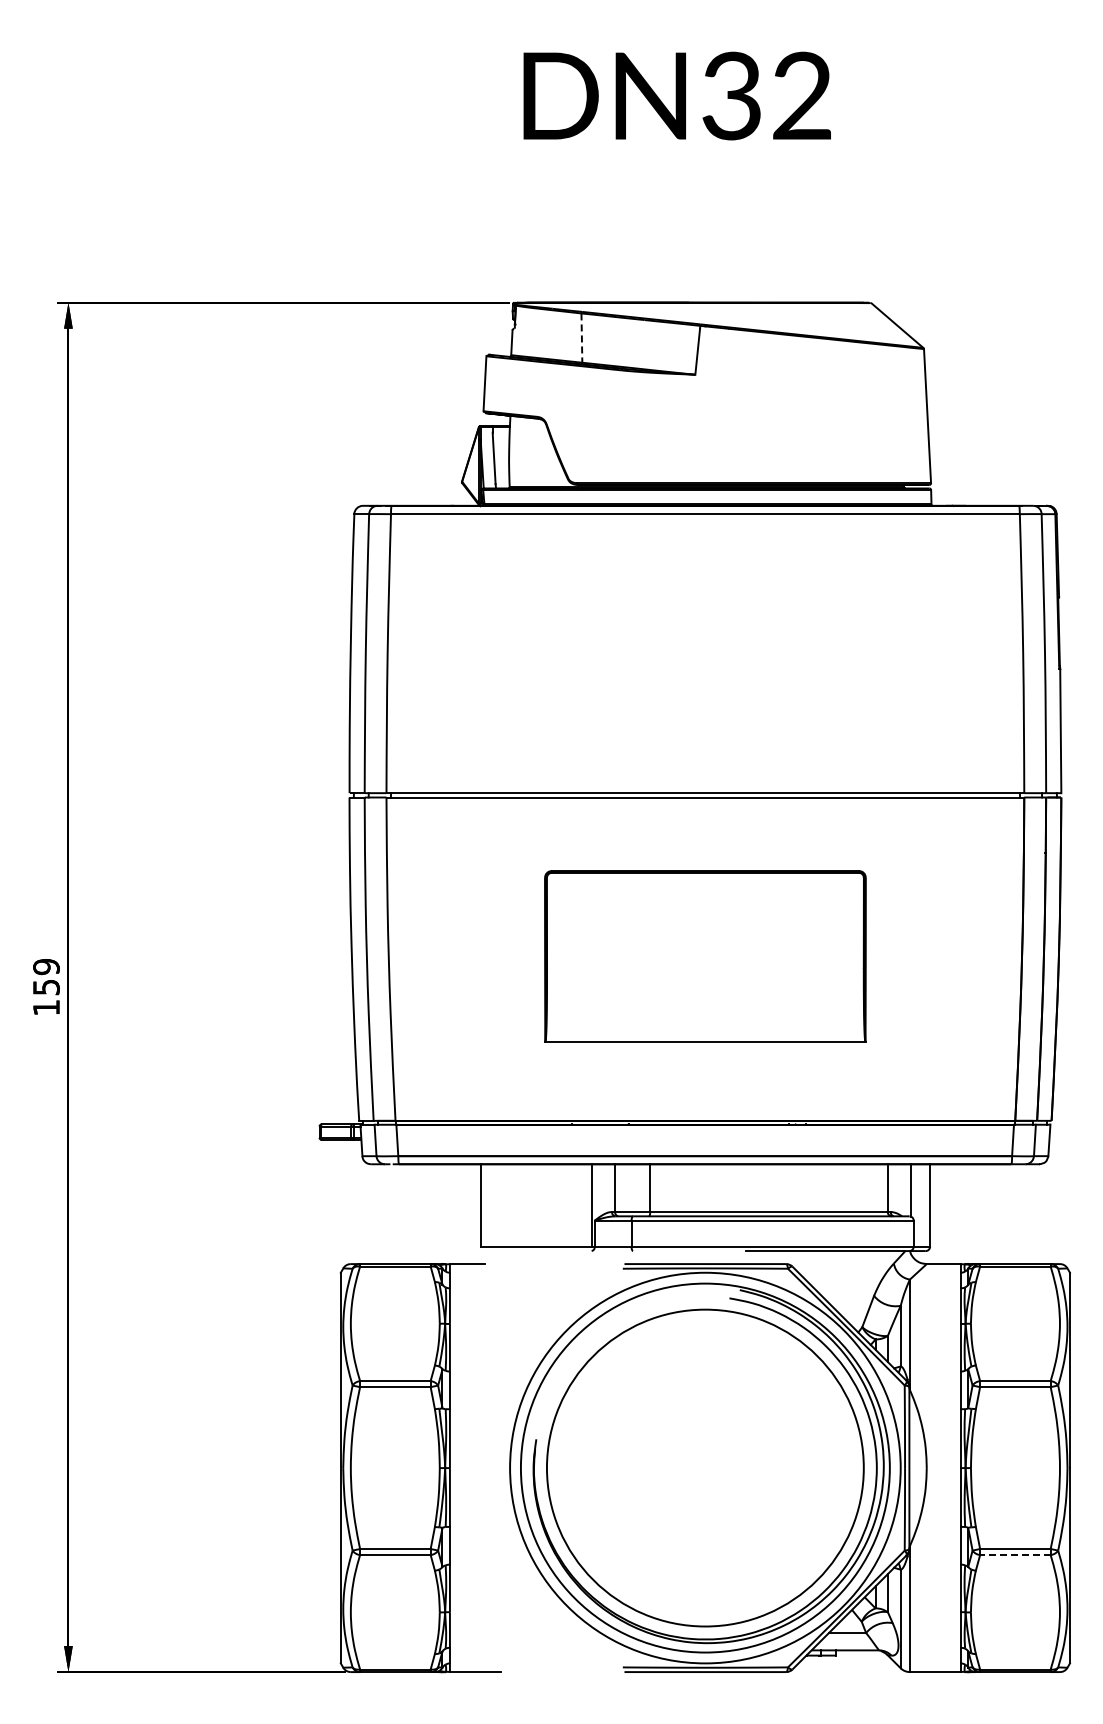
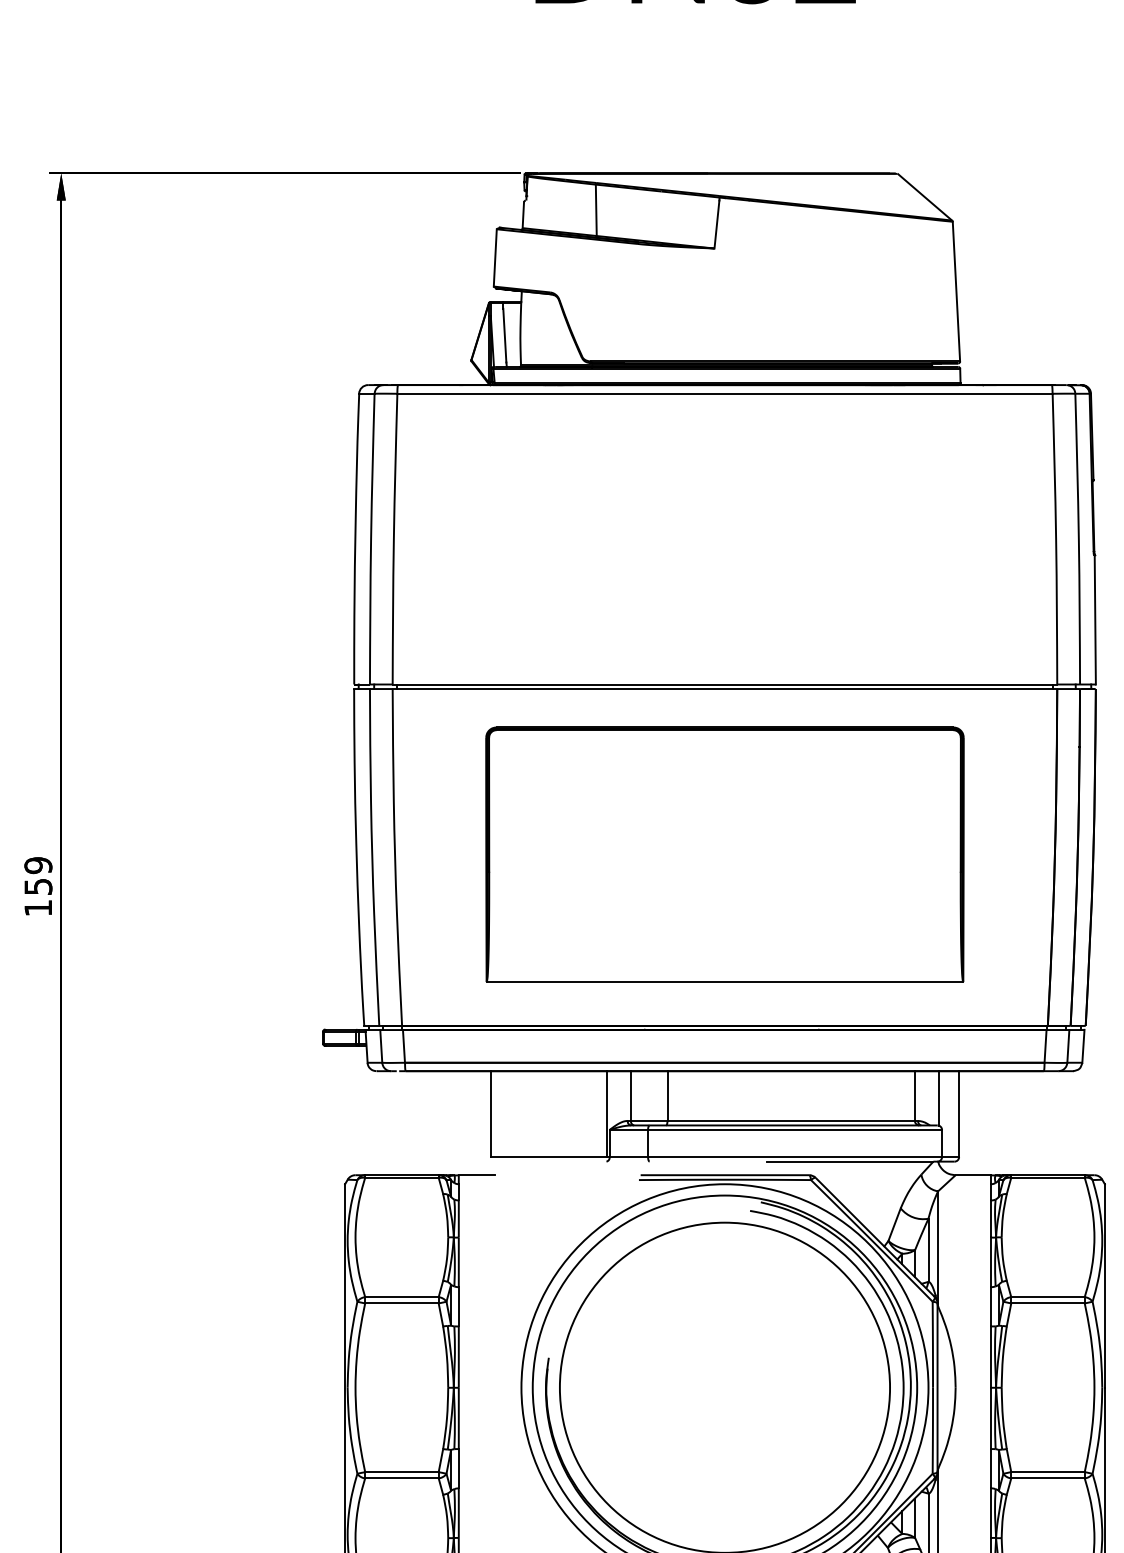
line: (581, 338) -> (595, 210), dashed -> solid
part: (705, 956) -> (725, 854), size x1.43
line: (1014, 1555) -> (1047, 1478), dashed -> solid

